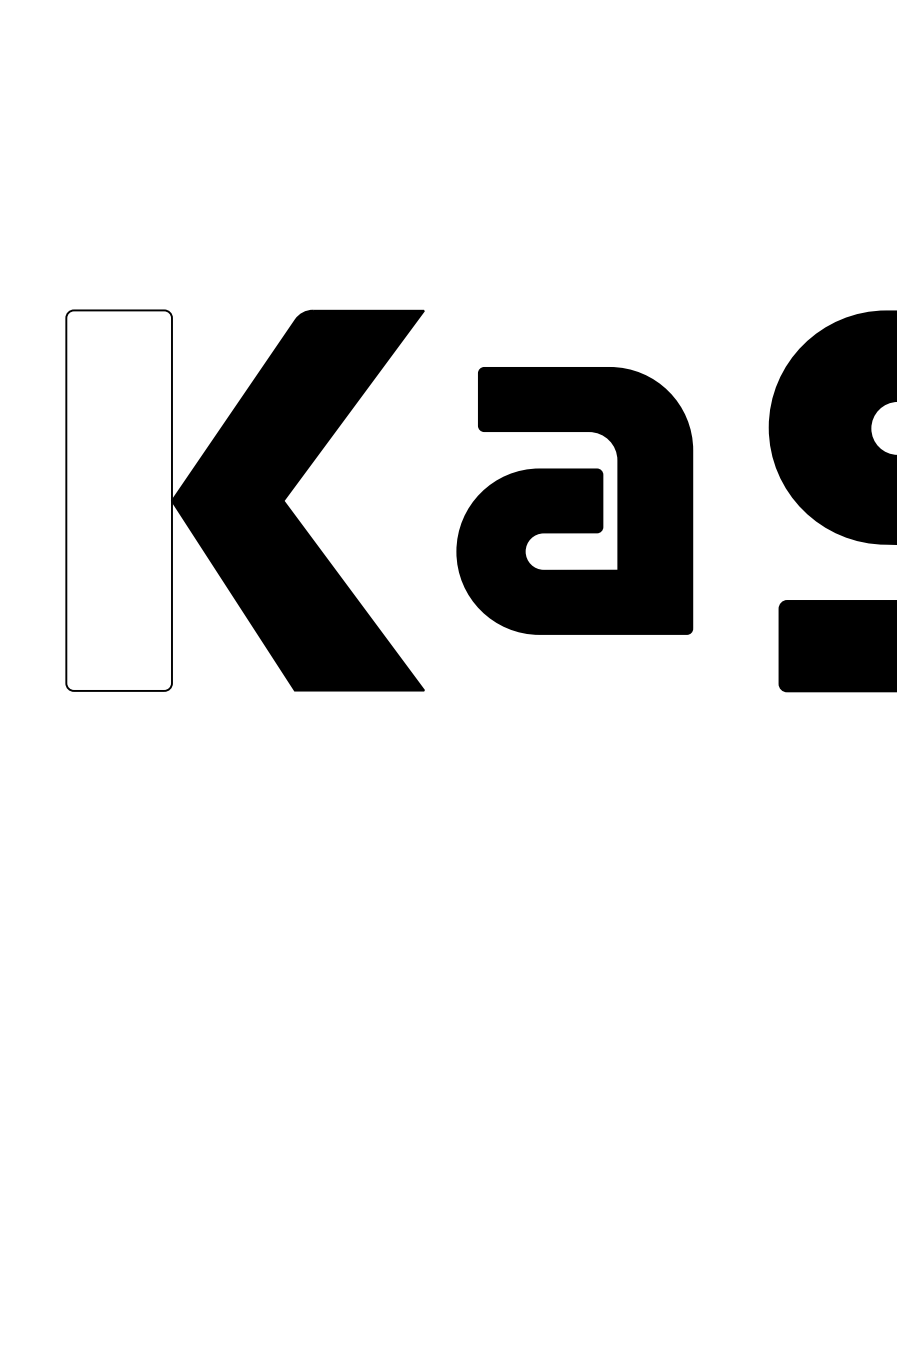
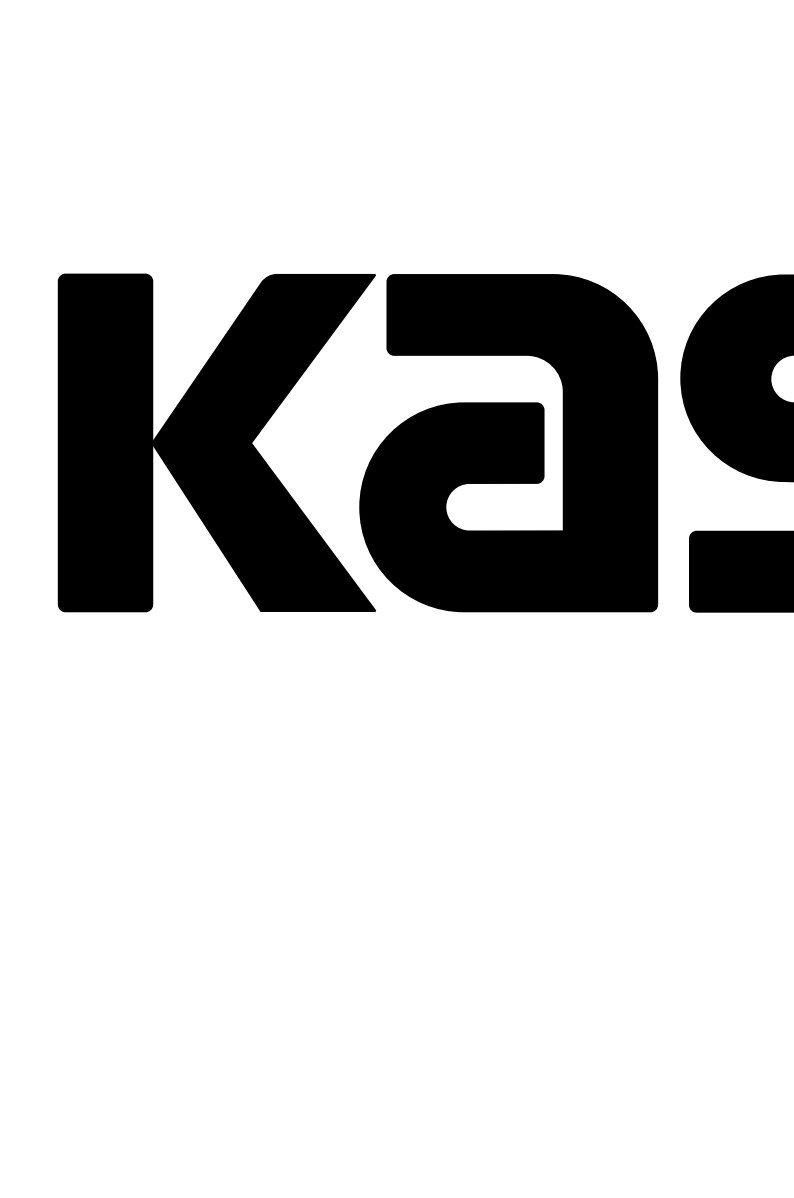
fill: (118, 500) -> (104, 442), added
part: (574, 500) -> (508, 442), size x1.43

